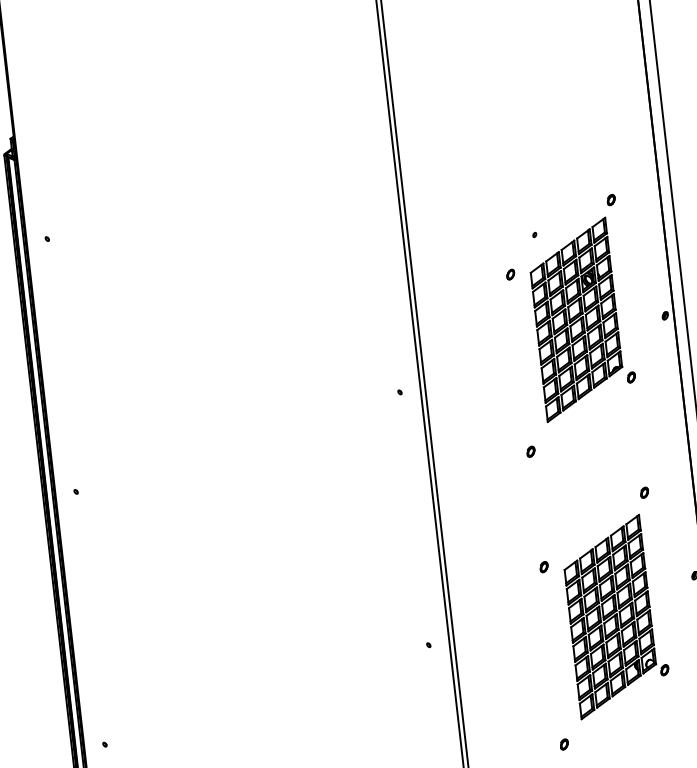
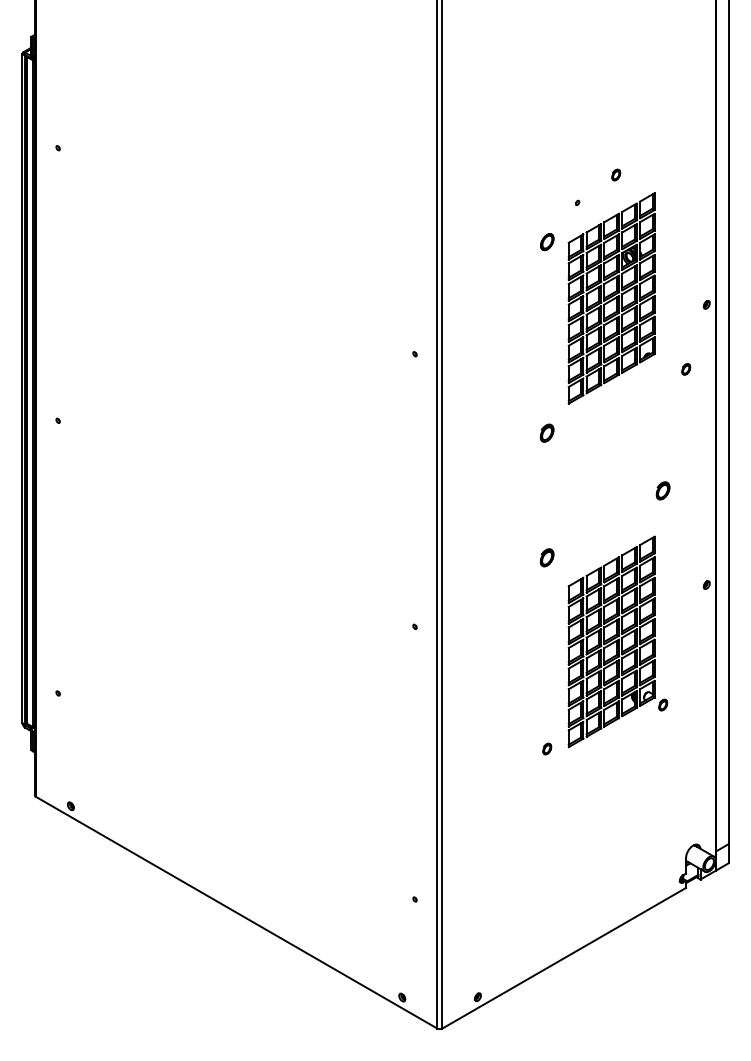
part: (611, 199) -> (616, 174), moved
part: (510, 274) -> (546, 242), size x1.6
part: (631, 377) -> (686, 369), moved
part: (531, 451) -> (547, 433), size x1.6
part: (644, 492) -> (663, 490), size x1.6
part: (544, 566) -> (547, 557), size x1.6
part: (615, 616) -> (617, 641), moved

